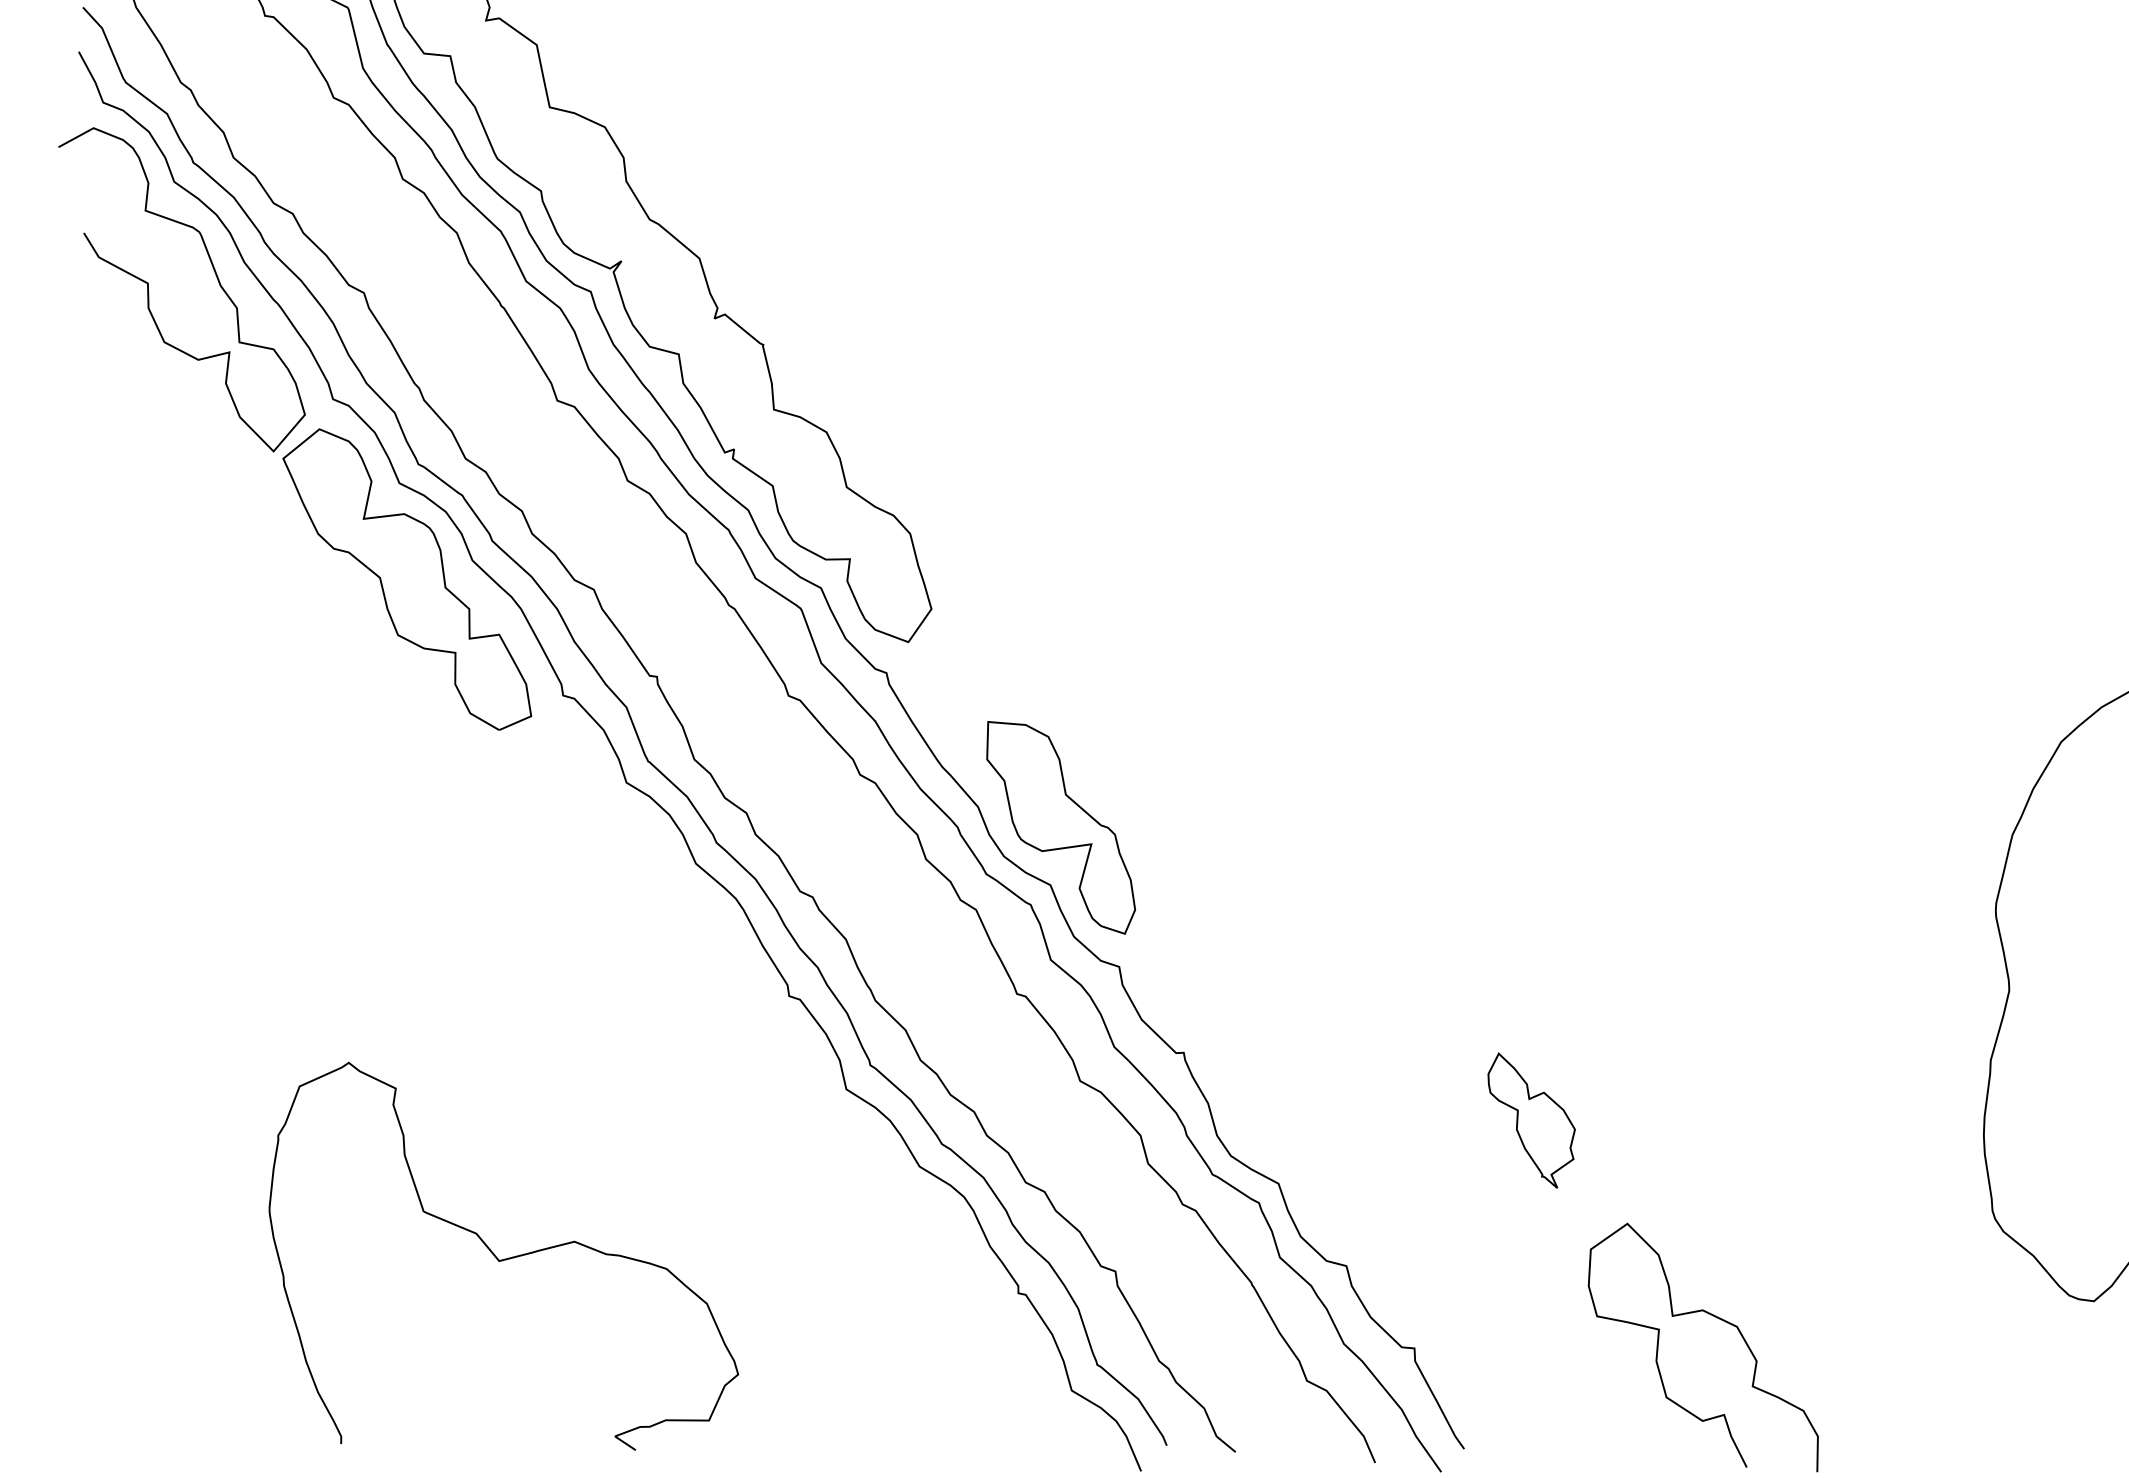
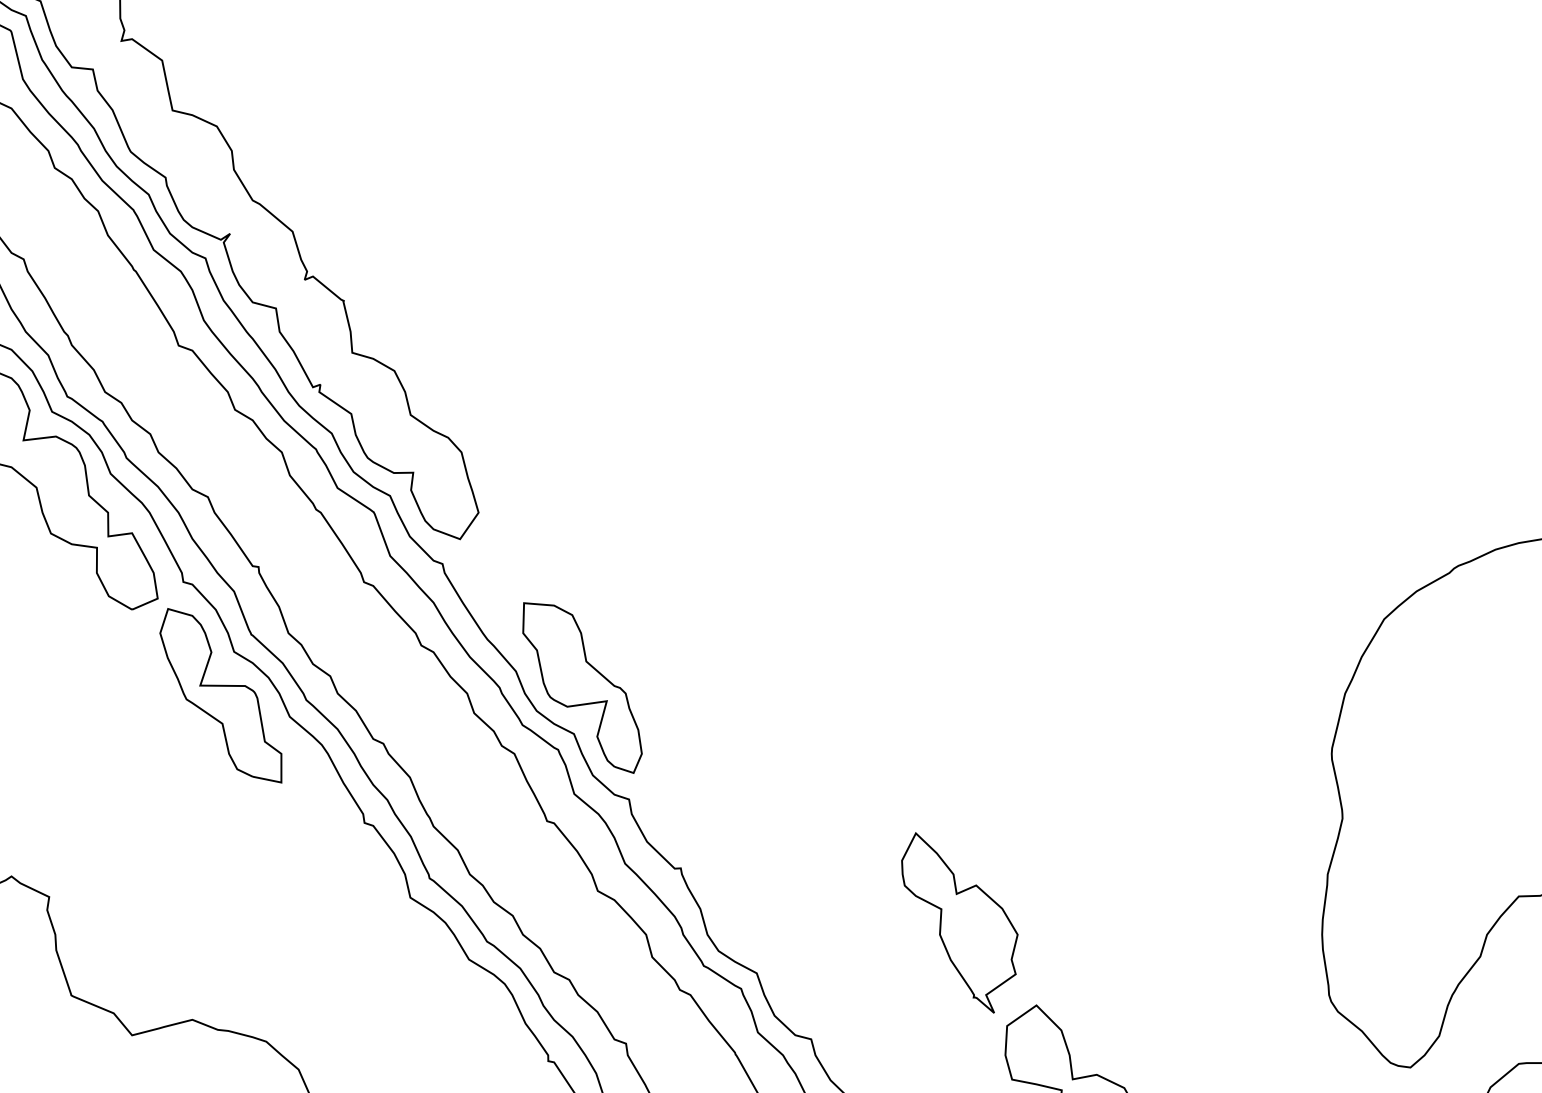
part: (609, 837) -> (220, 695), added
part: (1531, 1120) -> (959, 922), size x1.67

